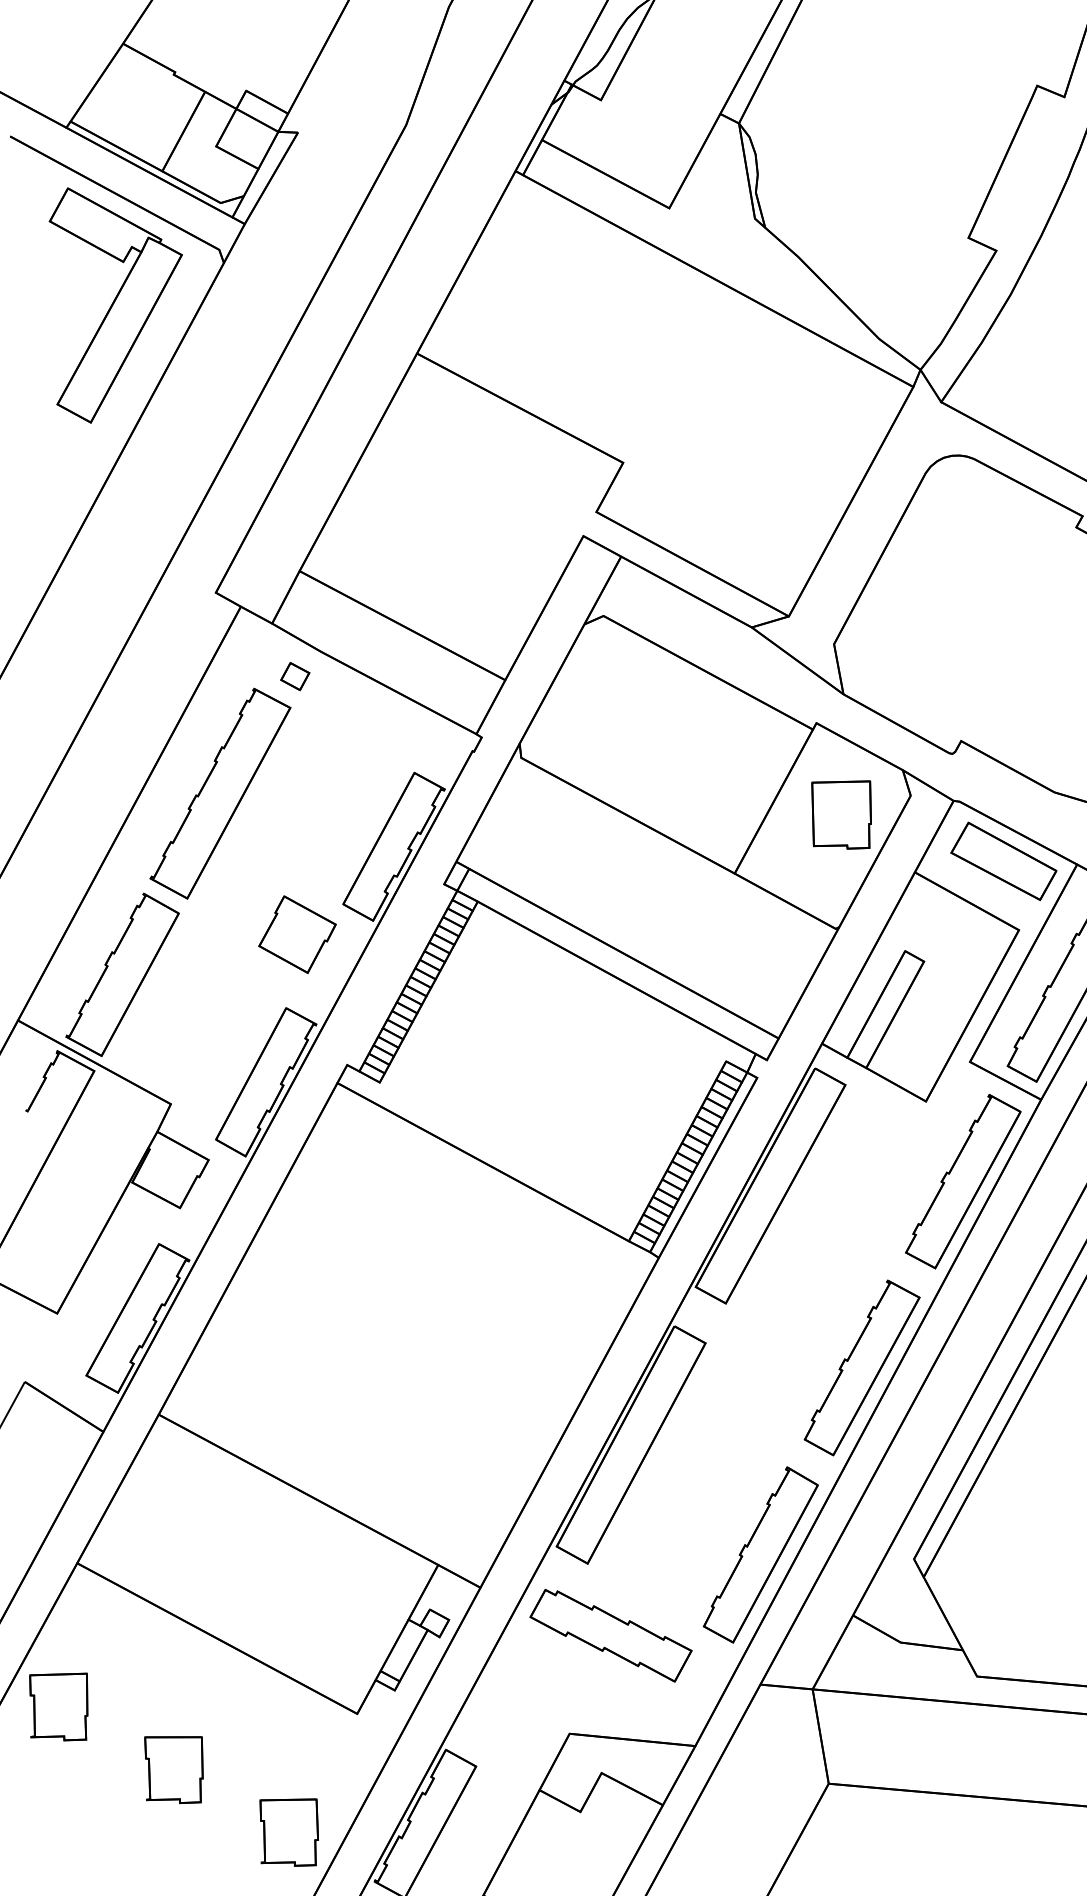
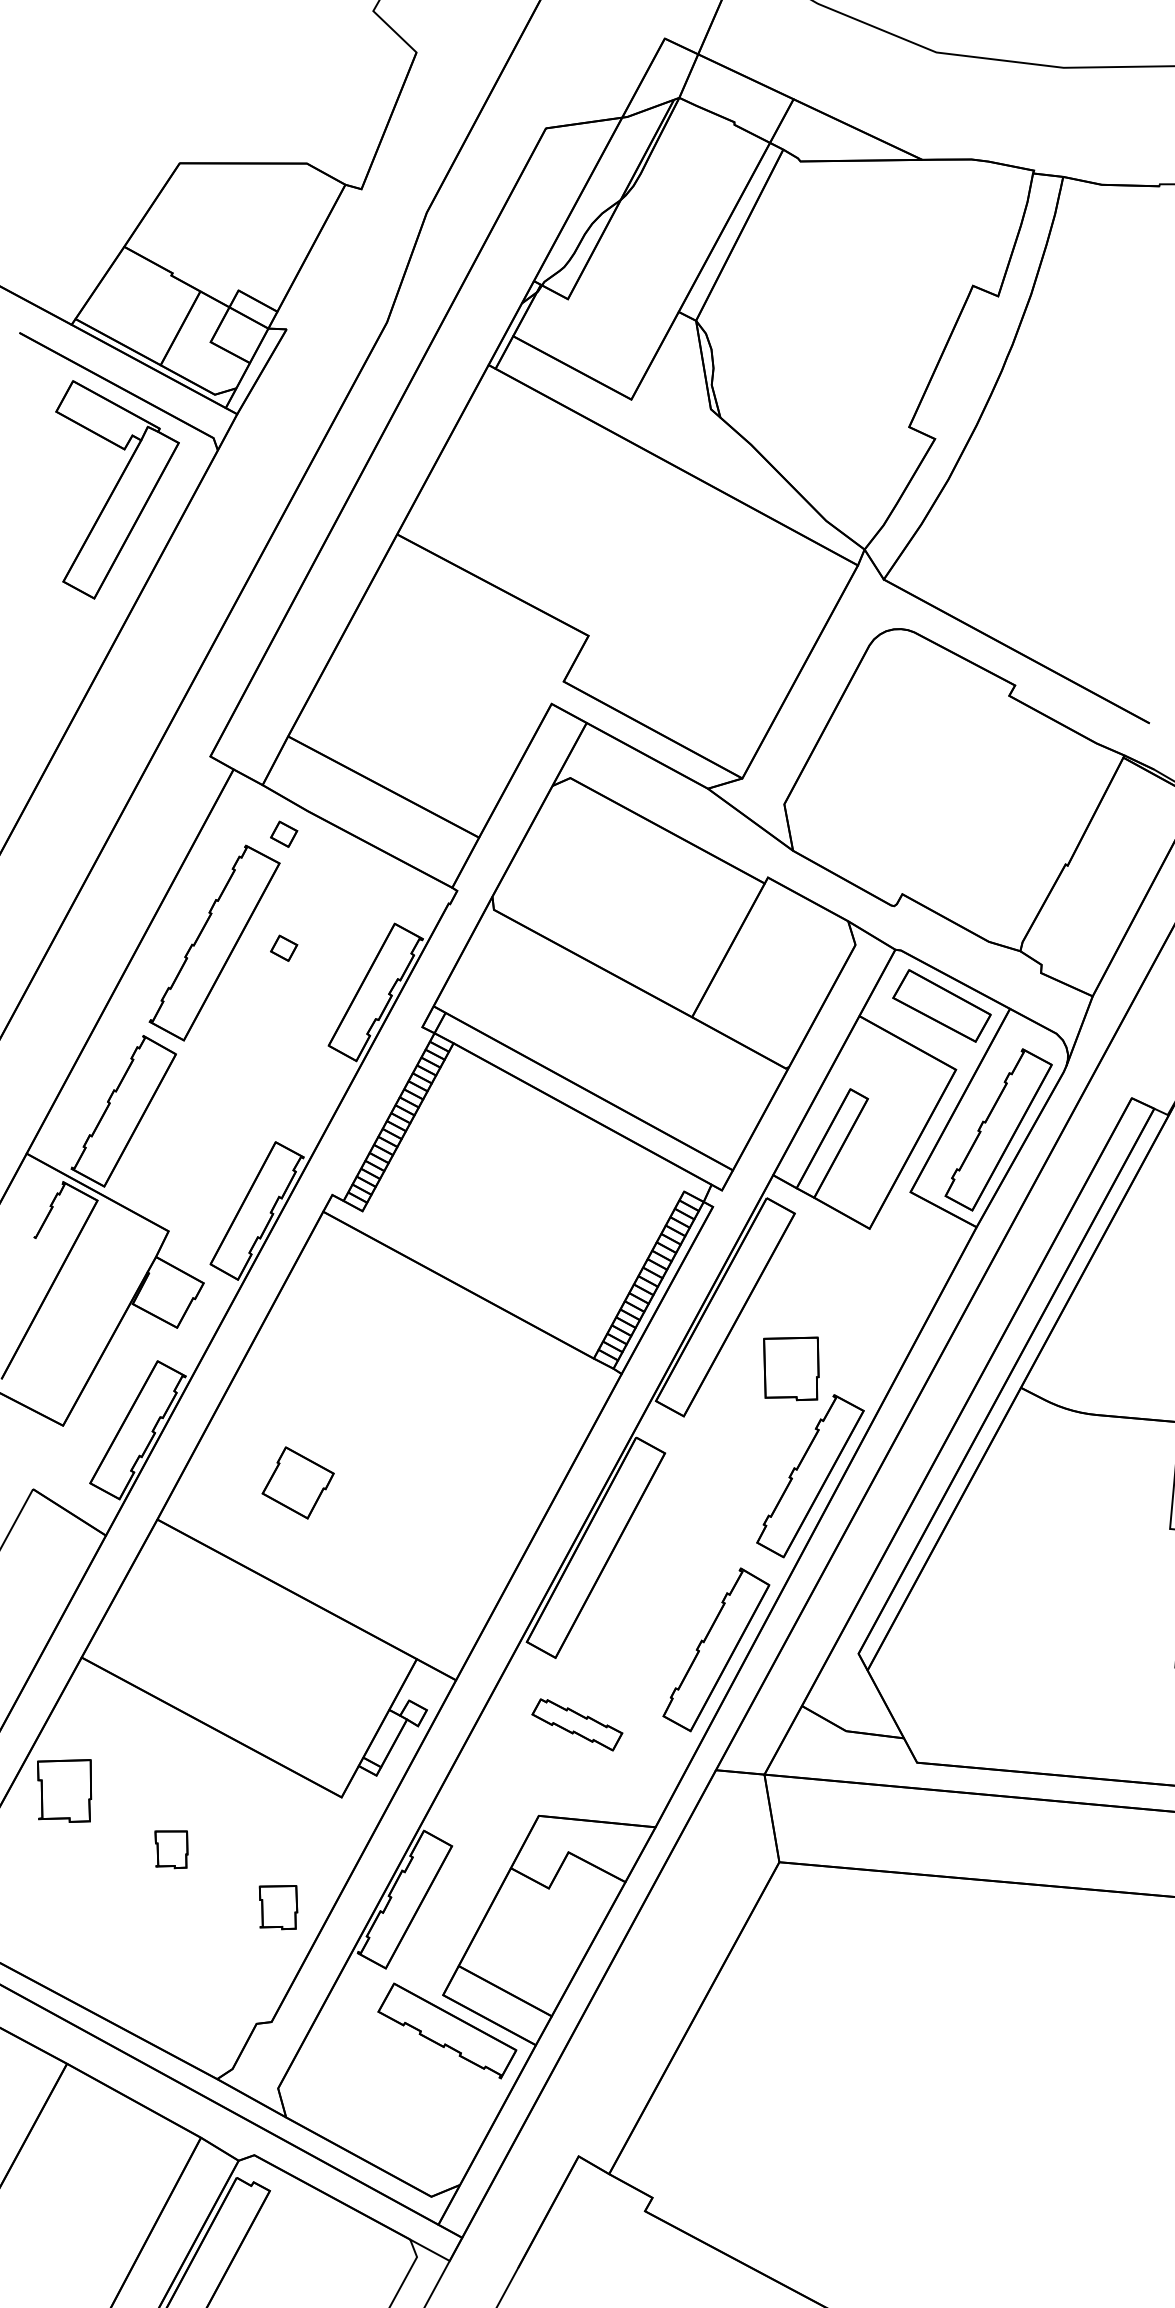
part: (295, 798) -> (284, 947), added
part: (841, 814) -> (791, 1368), moved
part: (296, 934) -> (297, 1482), moved
part: (963, 1180) -> (904, 1302), removed
part: (611, 1635) -> (577, 1724), size x0.6
part: (173, 1770) -> (171, 1849), size x0.6
part: (289, 1832) -> (278, 1907), size x0.7

